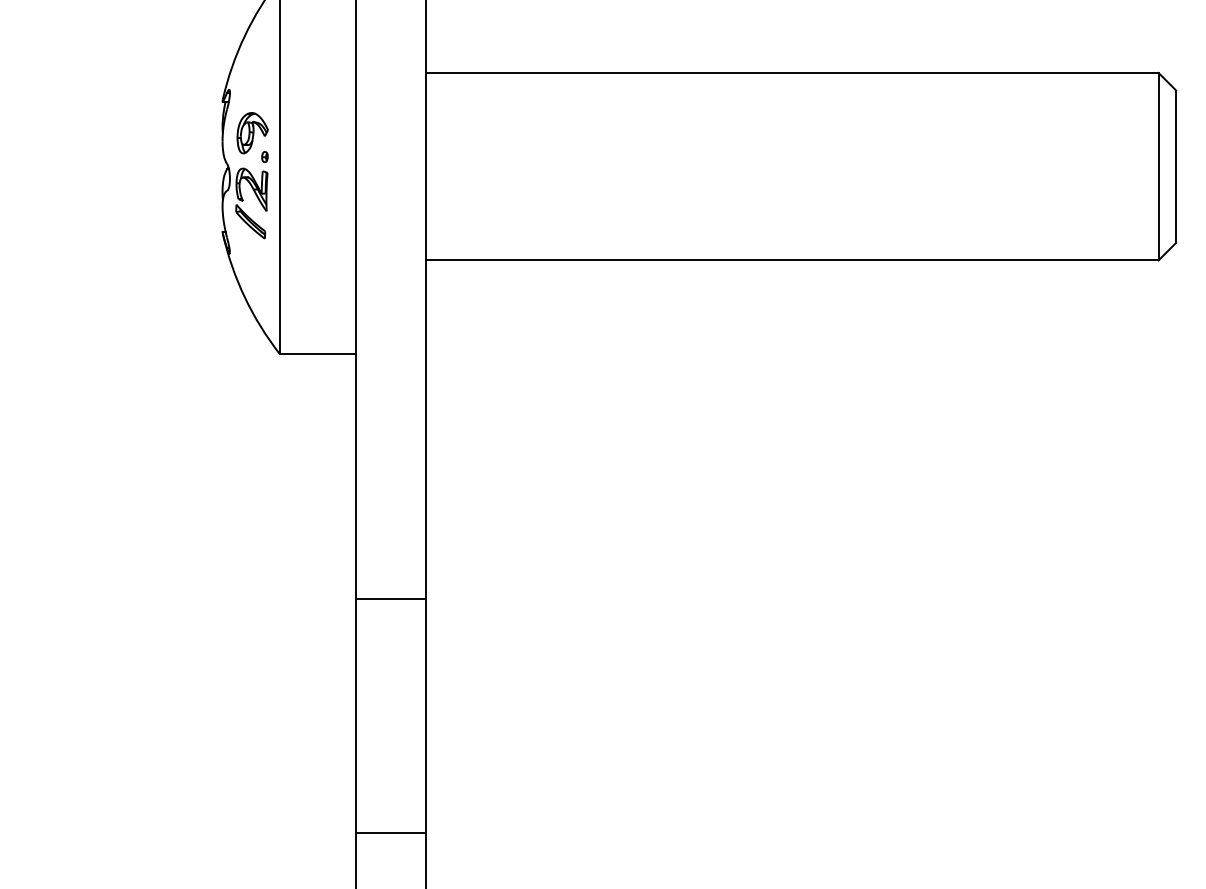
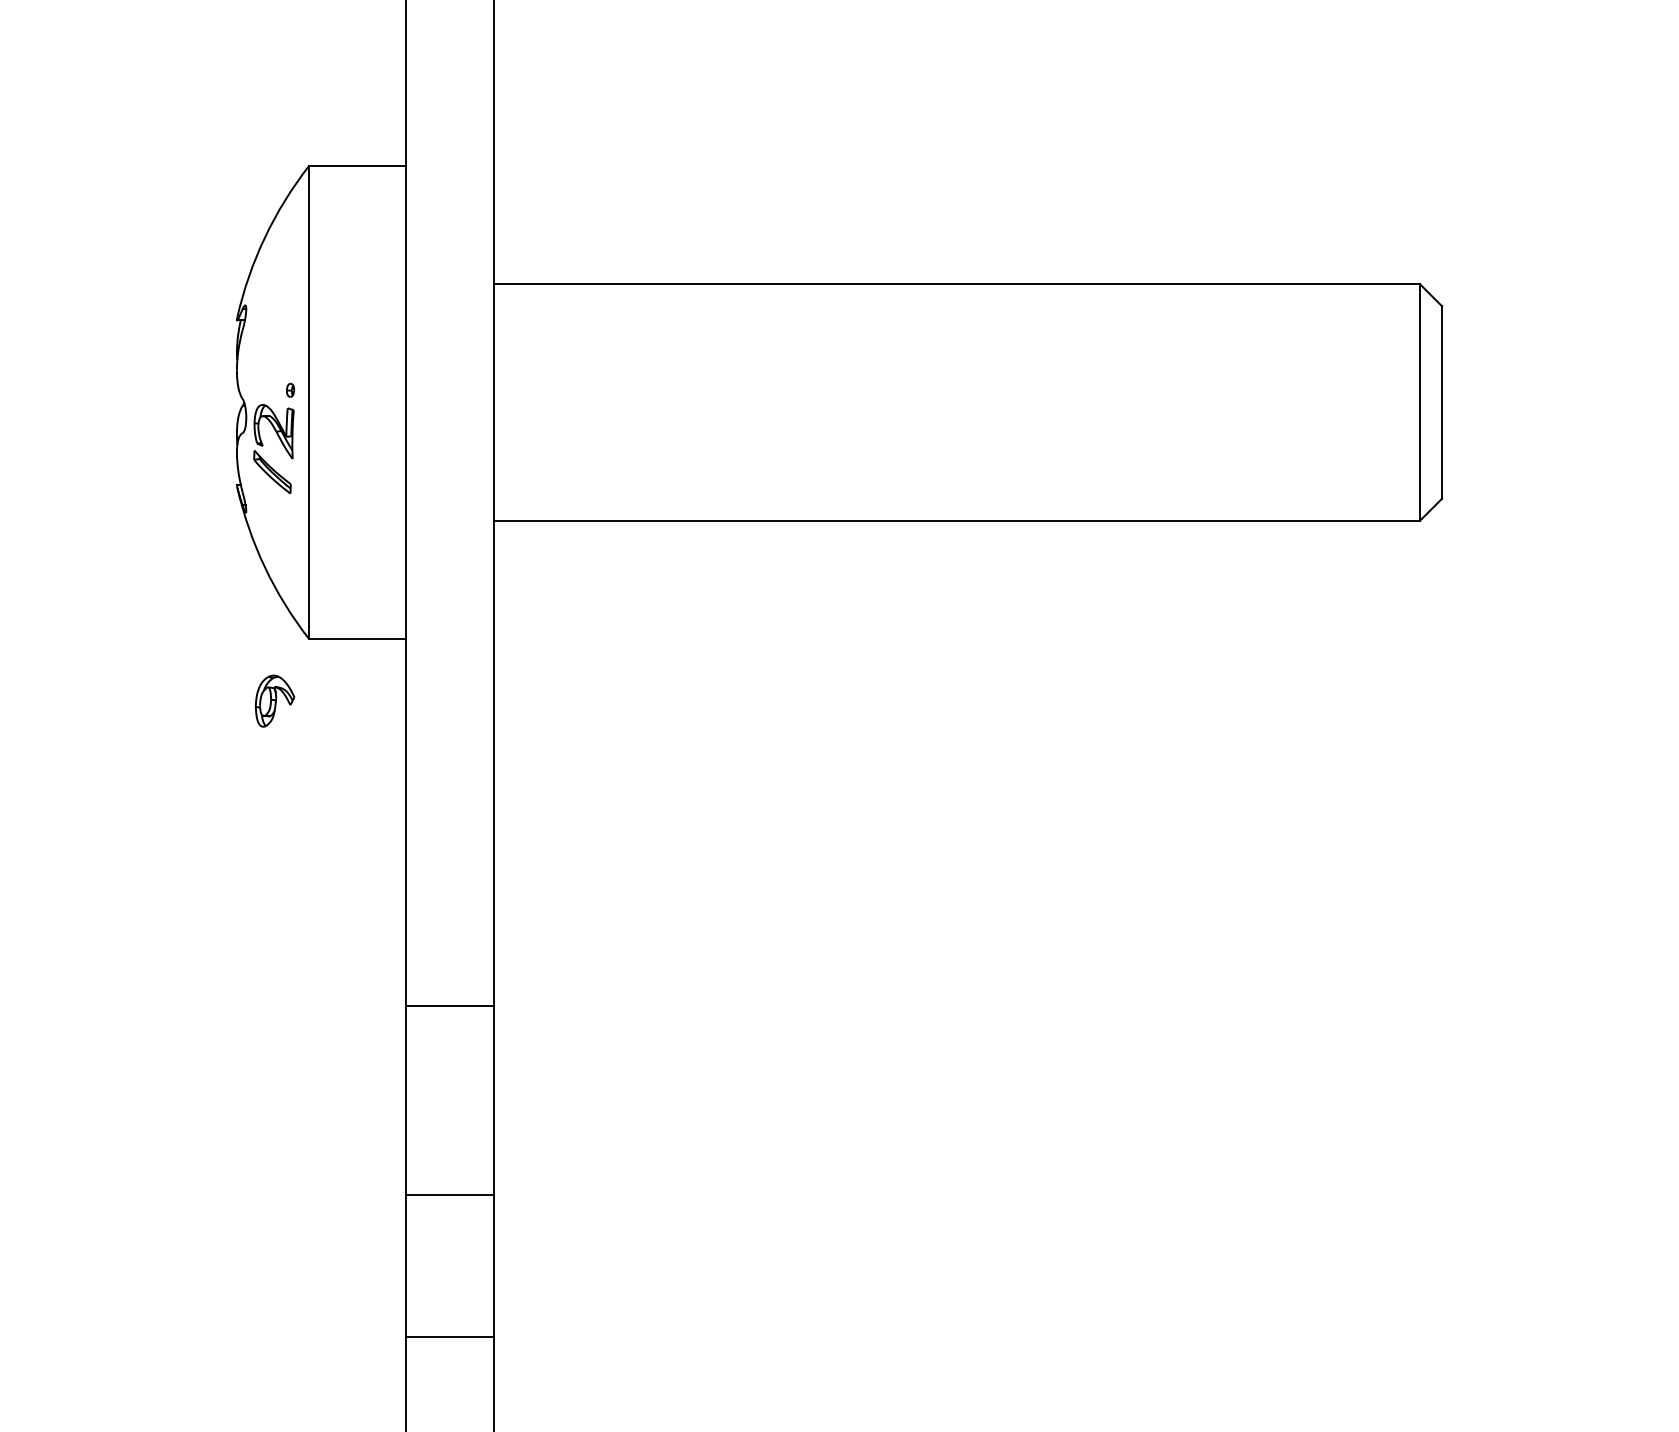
part: (252, 132) -> (274, 700), moved
line: (390, 598) -> (449, 1005), moved
line: (390, 833) -> (449, 1195), moved

